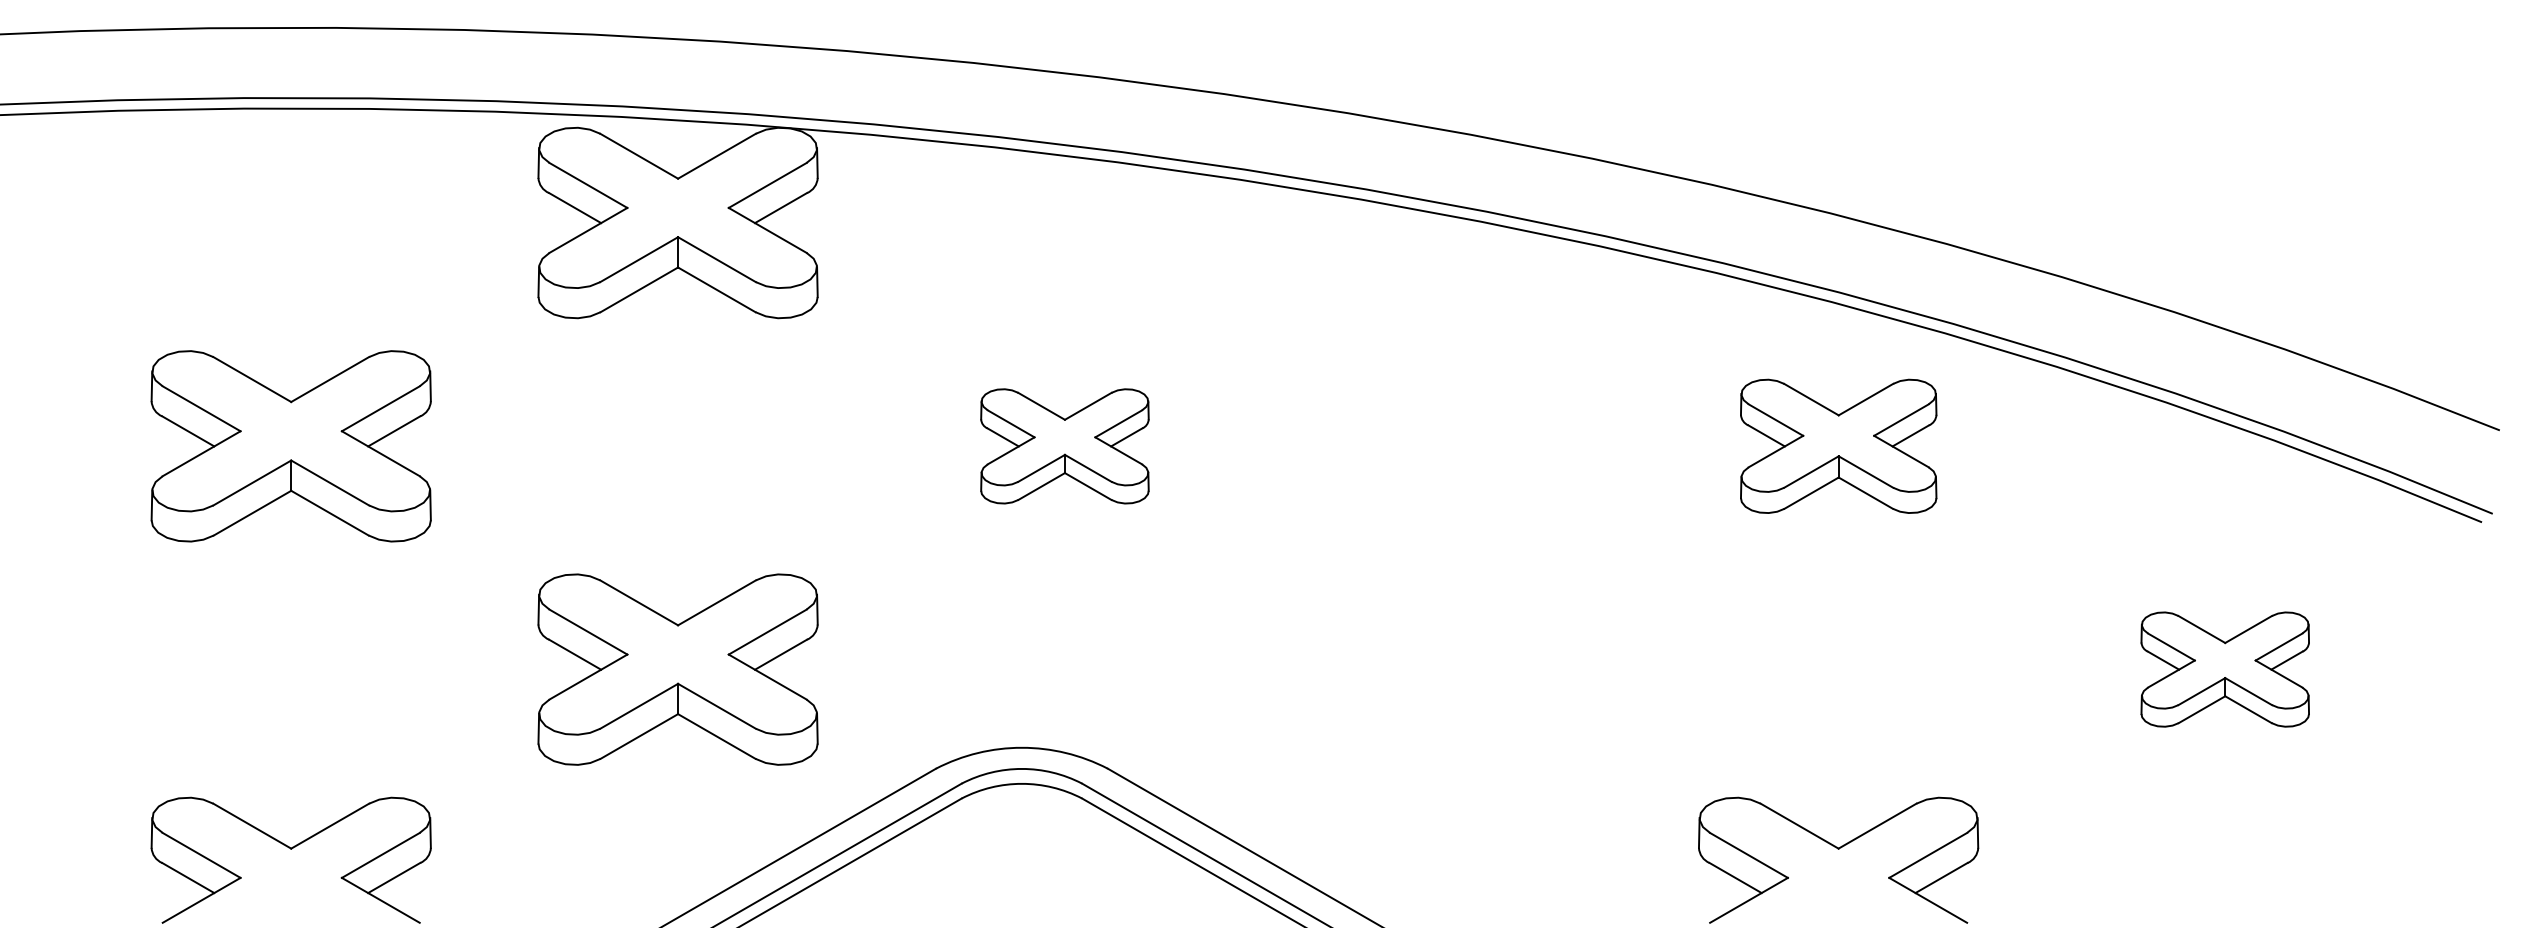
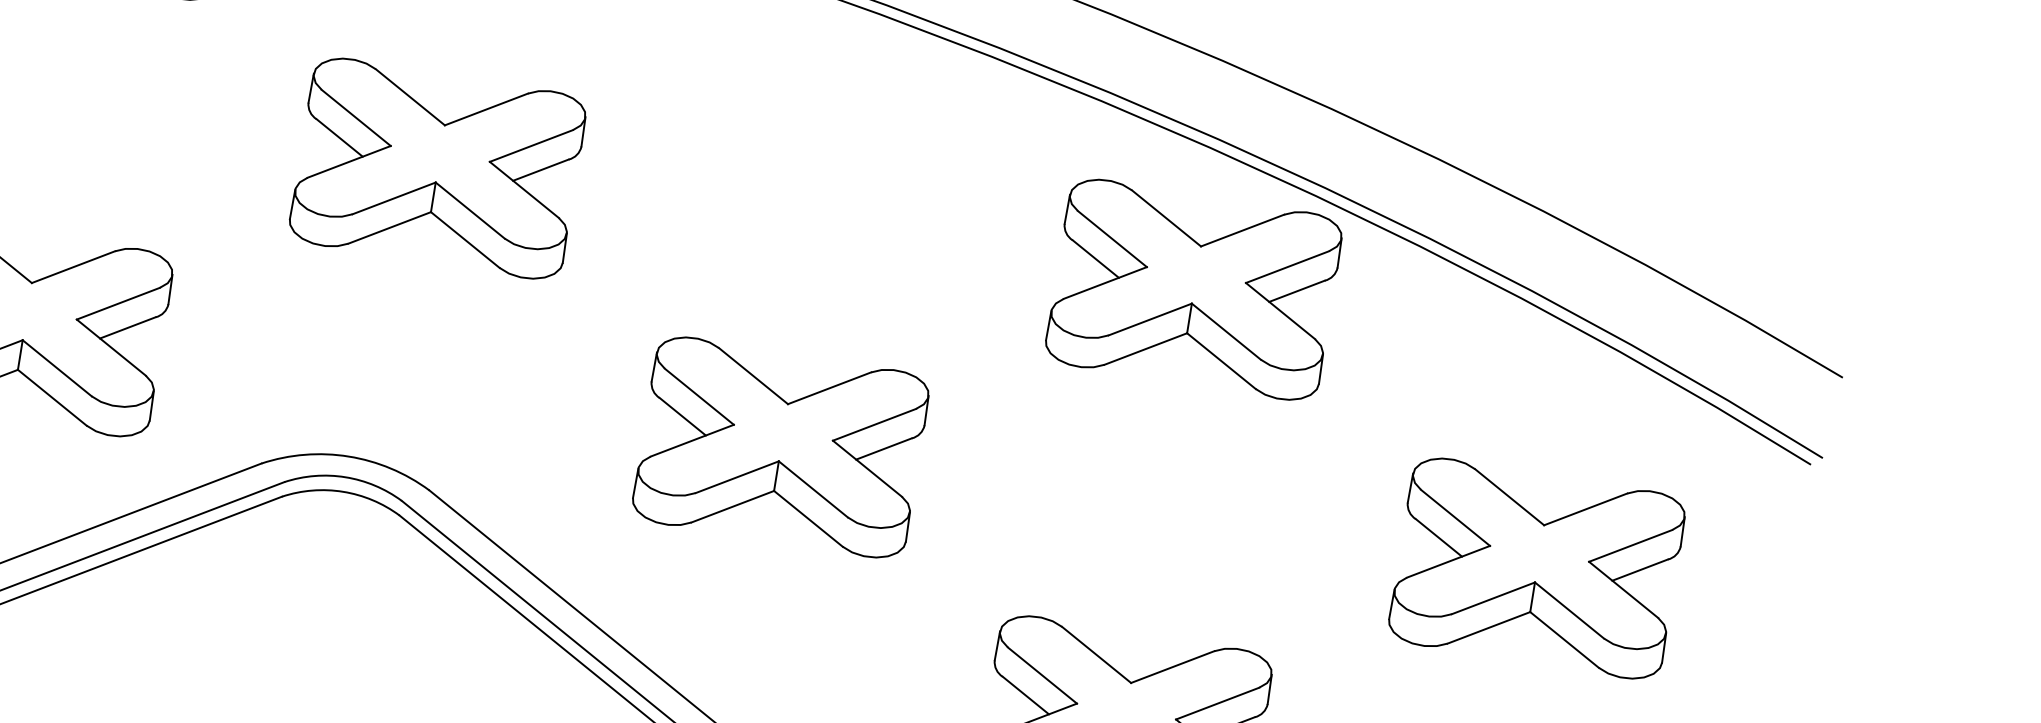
part: (1064, 446) -> (437, 168), size x1.67
part: (1838, 446) -> (1193, 289), size x1.43
part: (1451, 669) -> (780, 447), added
part: (2224, 669) -> (1536, 568), size x1.67

